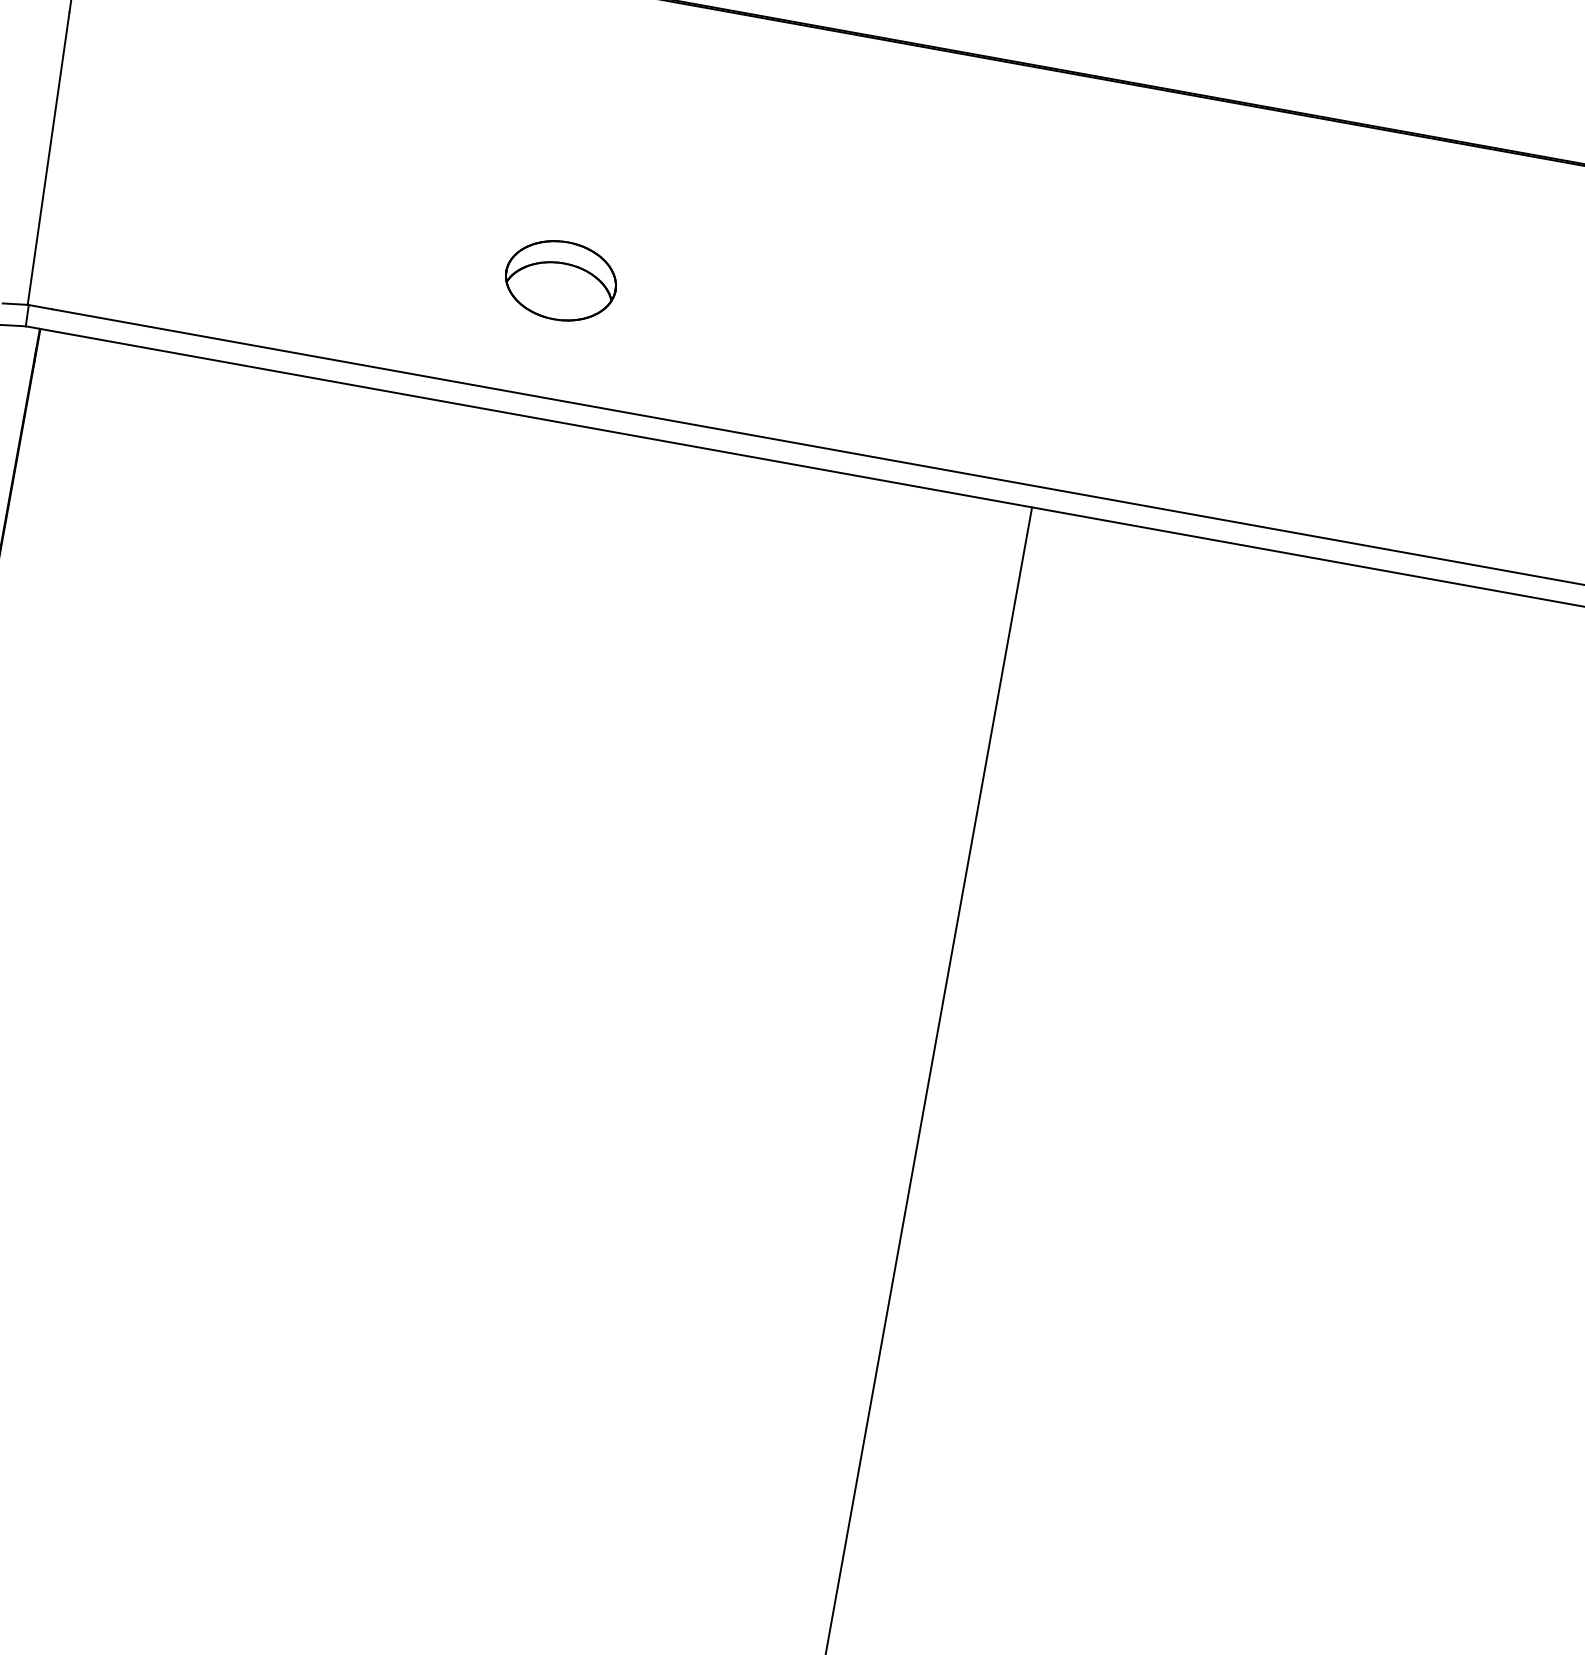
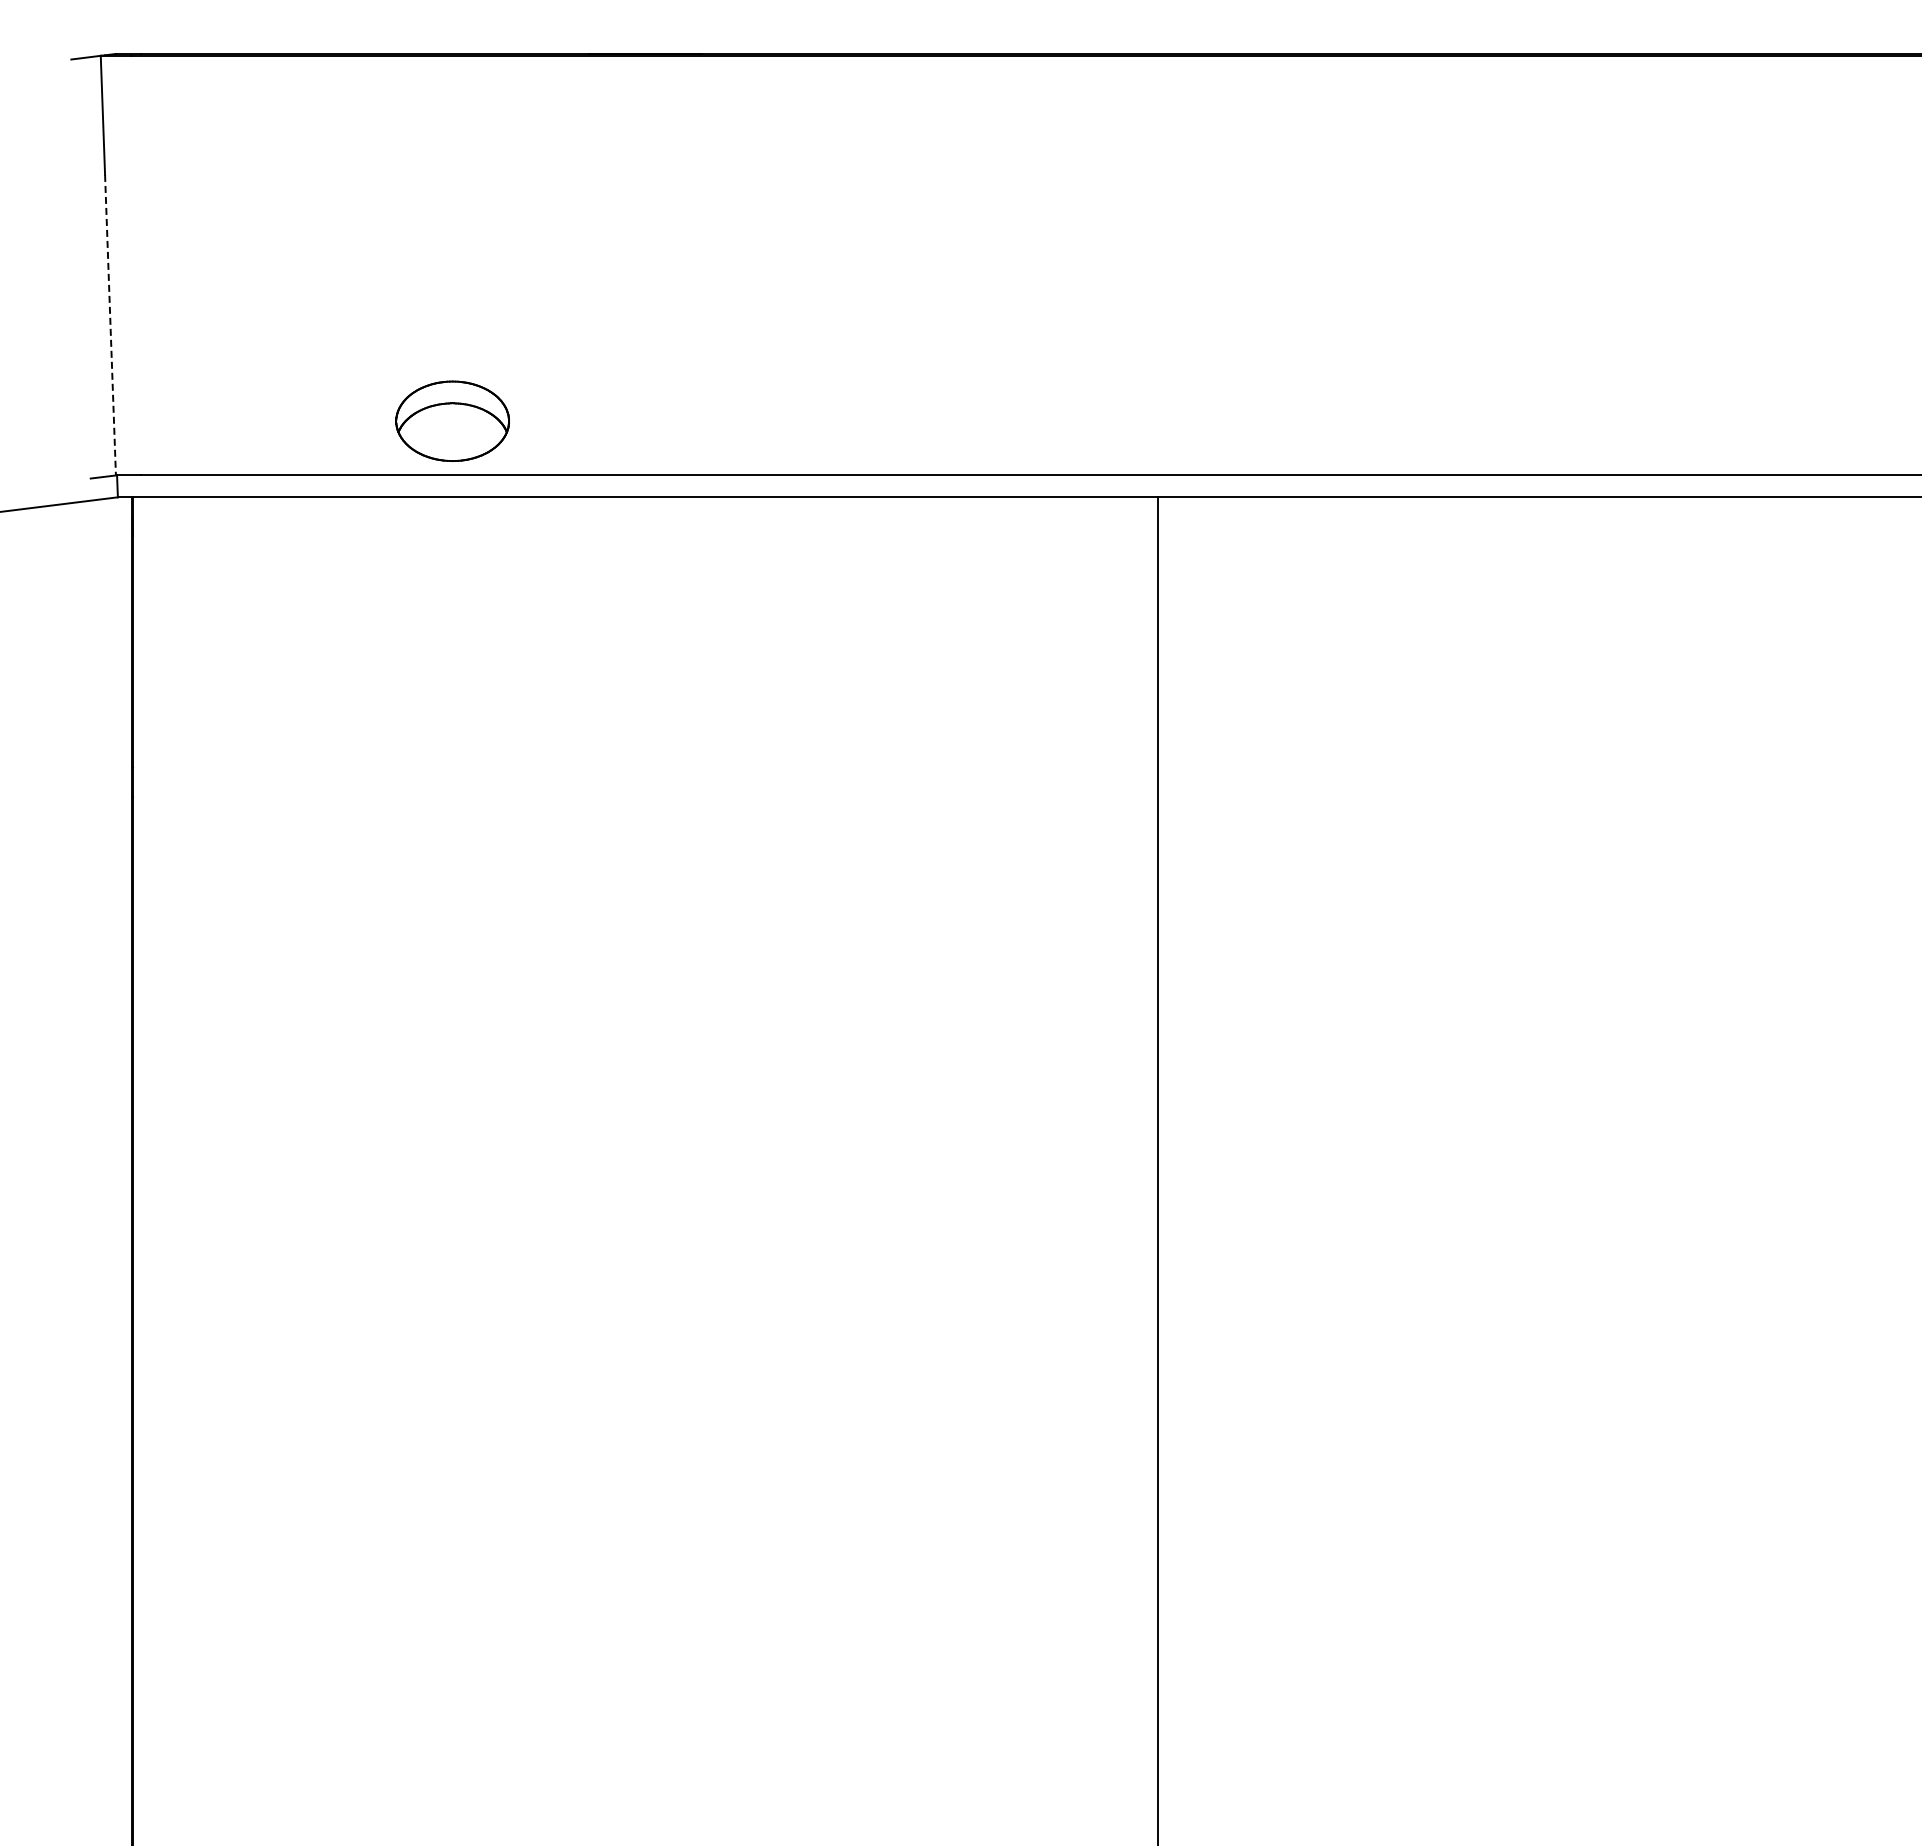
line: (48, 158) -> (110, 325), solid -> dashed
part: (560, 280) -> (452, 420), moved

